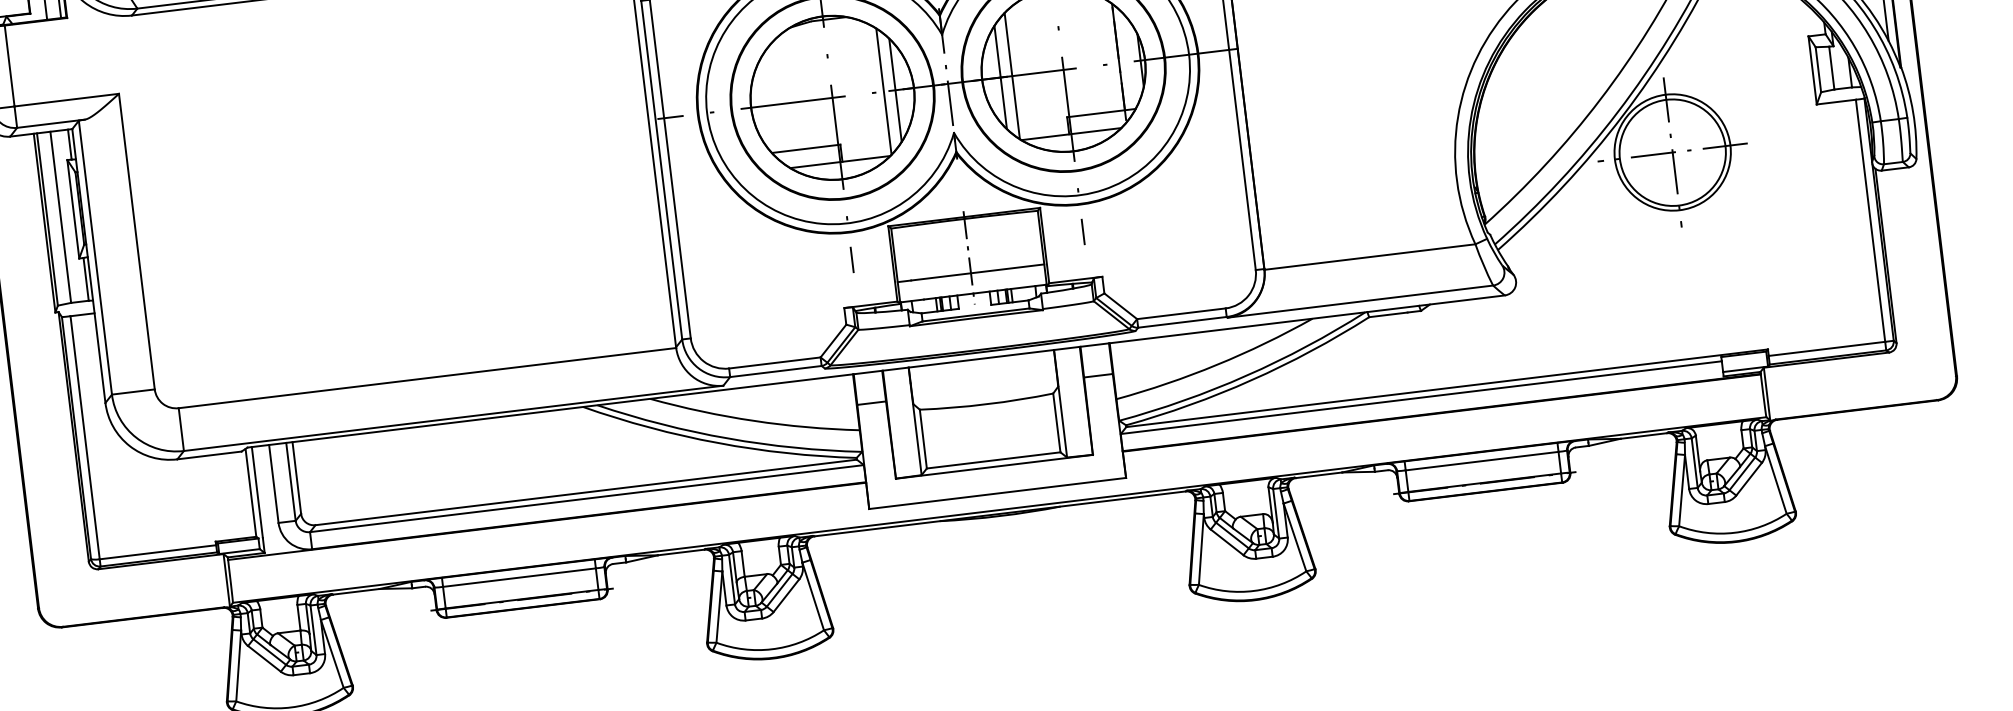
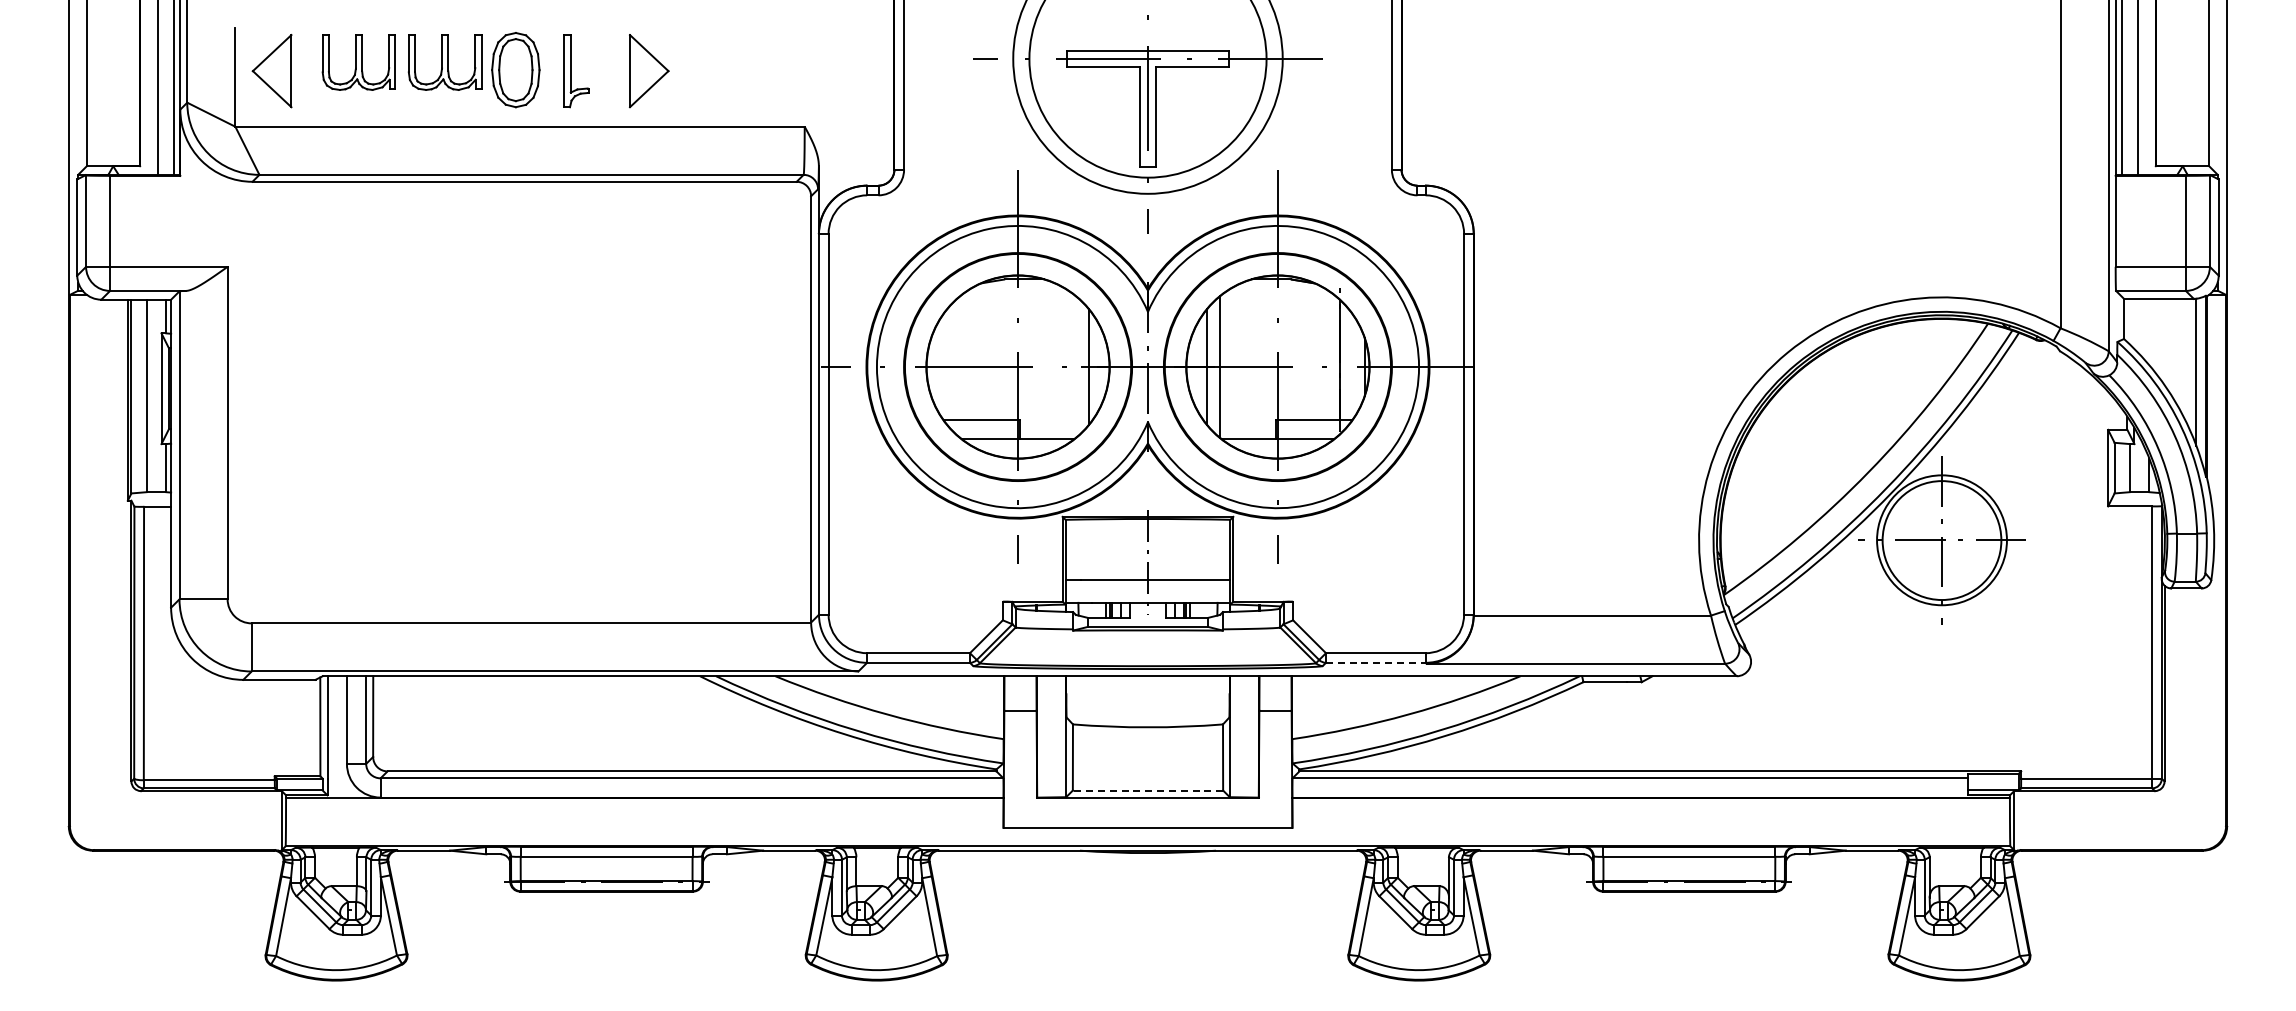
line: (883, 91) -> (1075, 366), removed
line: (1182, 322) -> (1375, 662), solid -> dashed
line: (993, 460) -> (1147, 790), solid -> dashed

